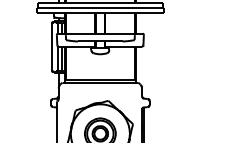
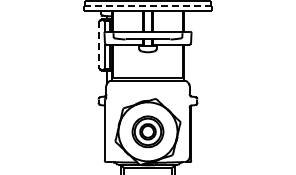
line: (99, 7) -> (147, 5), solid -> dashed
line: (51, 47) -> (99, 45), solid -> dashed

